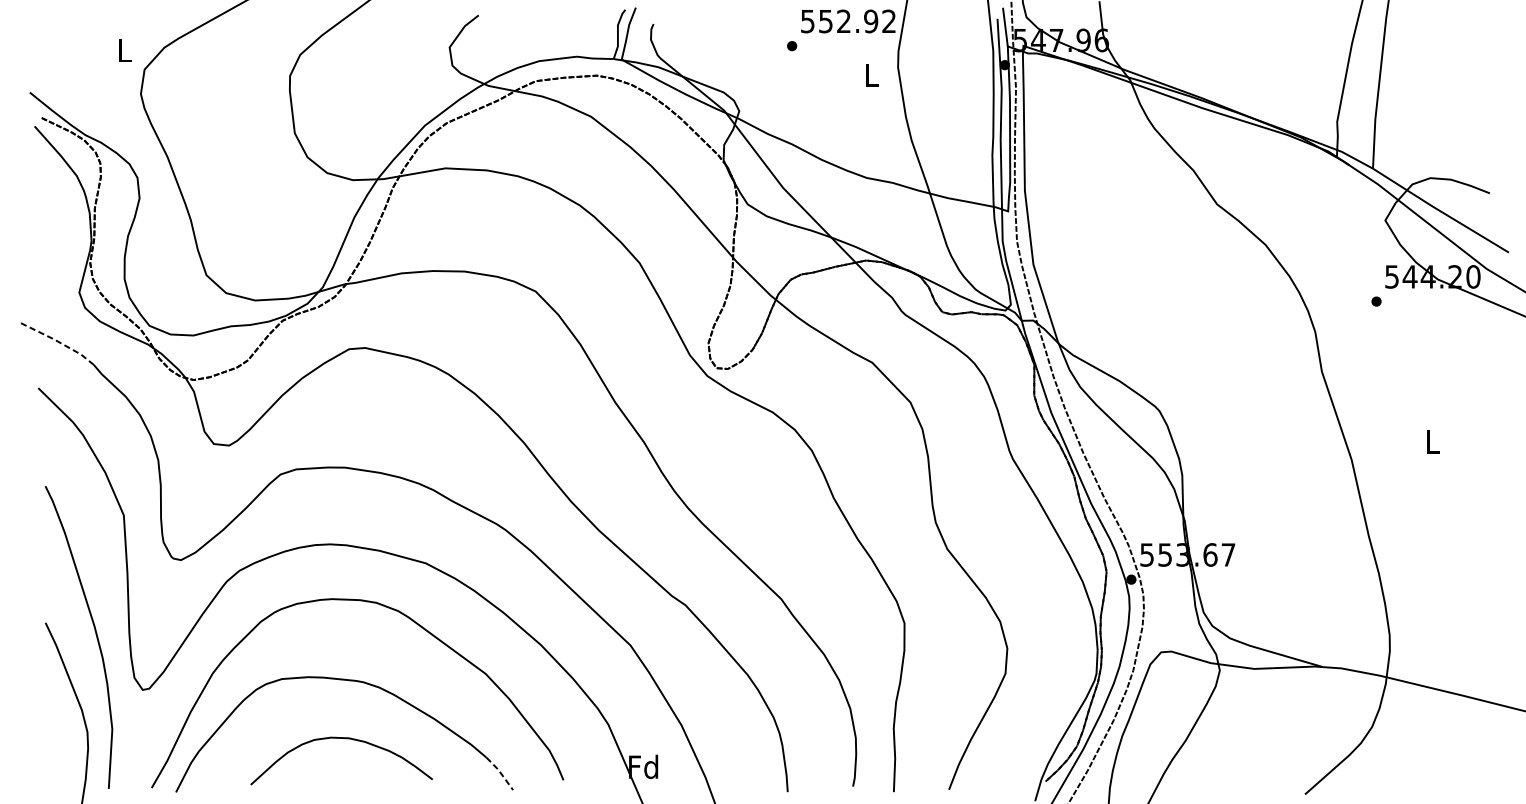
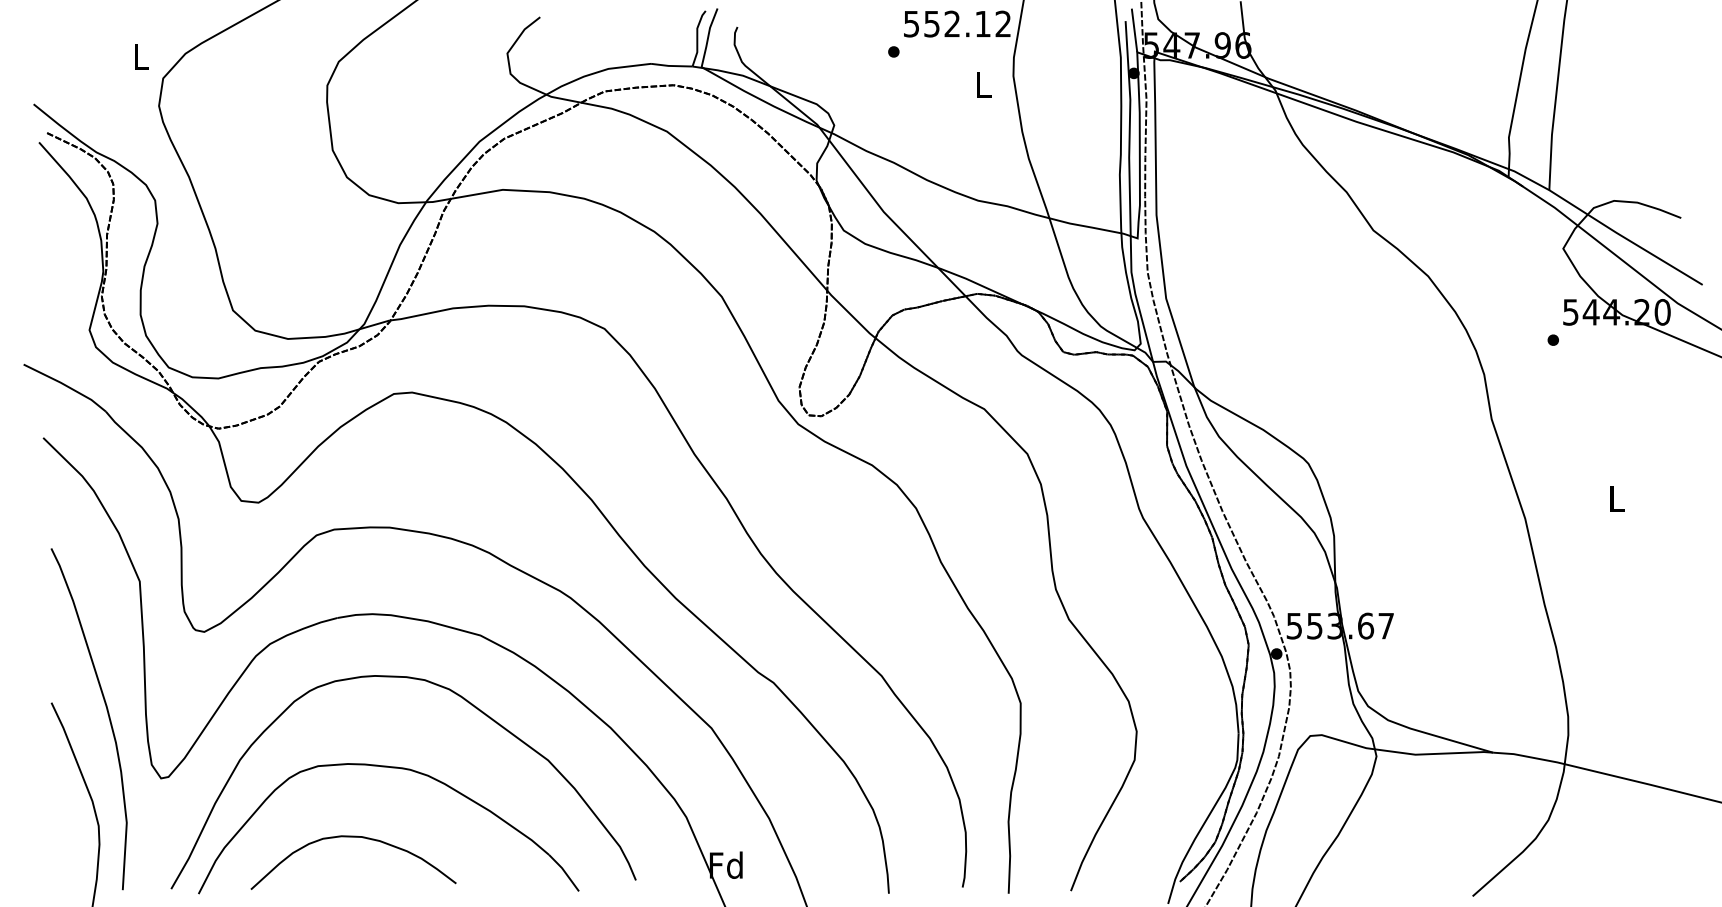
text: (870, 20) -> (982, 23), 552.92 -> 552.12
line: (58, 341) -> (65, 385), dashed -> solid
curve: (341, 738) -> (353, 837), moved
line: (500, 773) -> (564, 872), dashed -> solid

